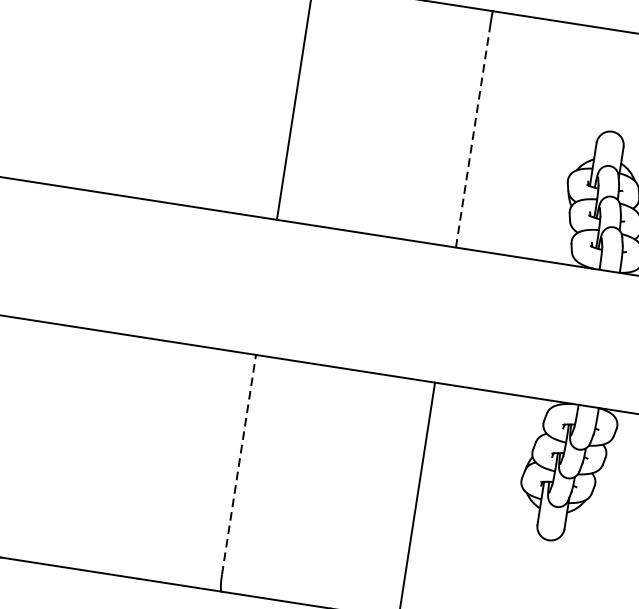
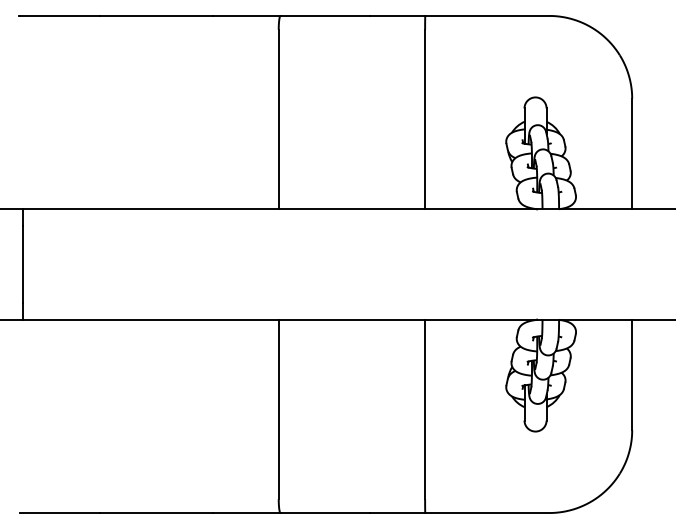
line: (473, 137) -> (425, 119), dashed -> solid
line: (238, 464) -> (278, 409), dashed -> solid

